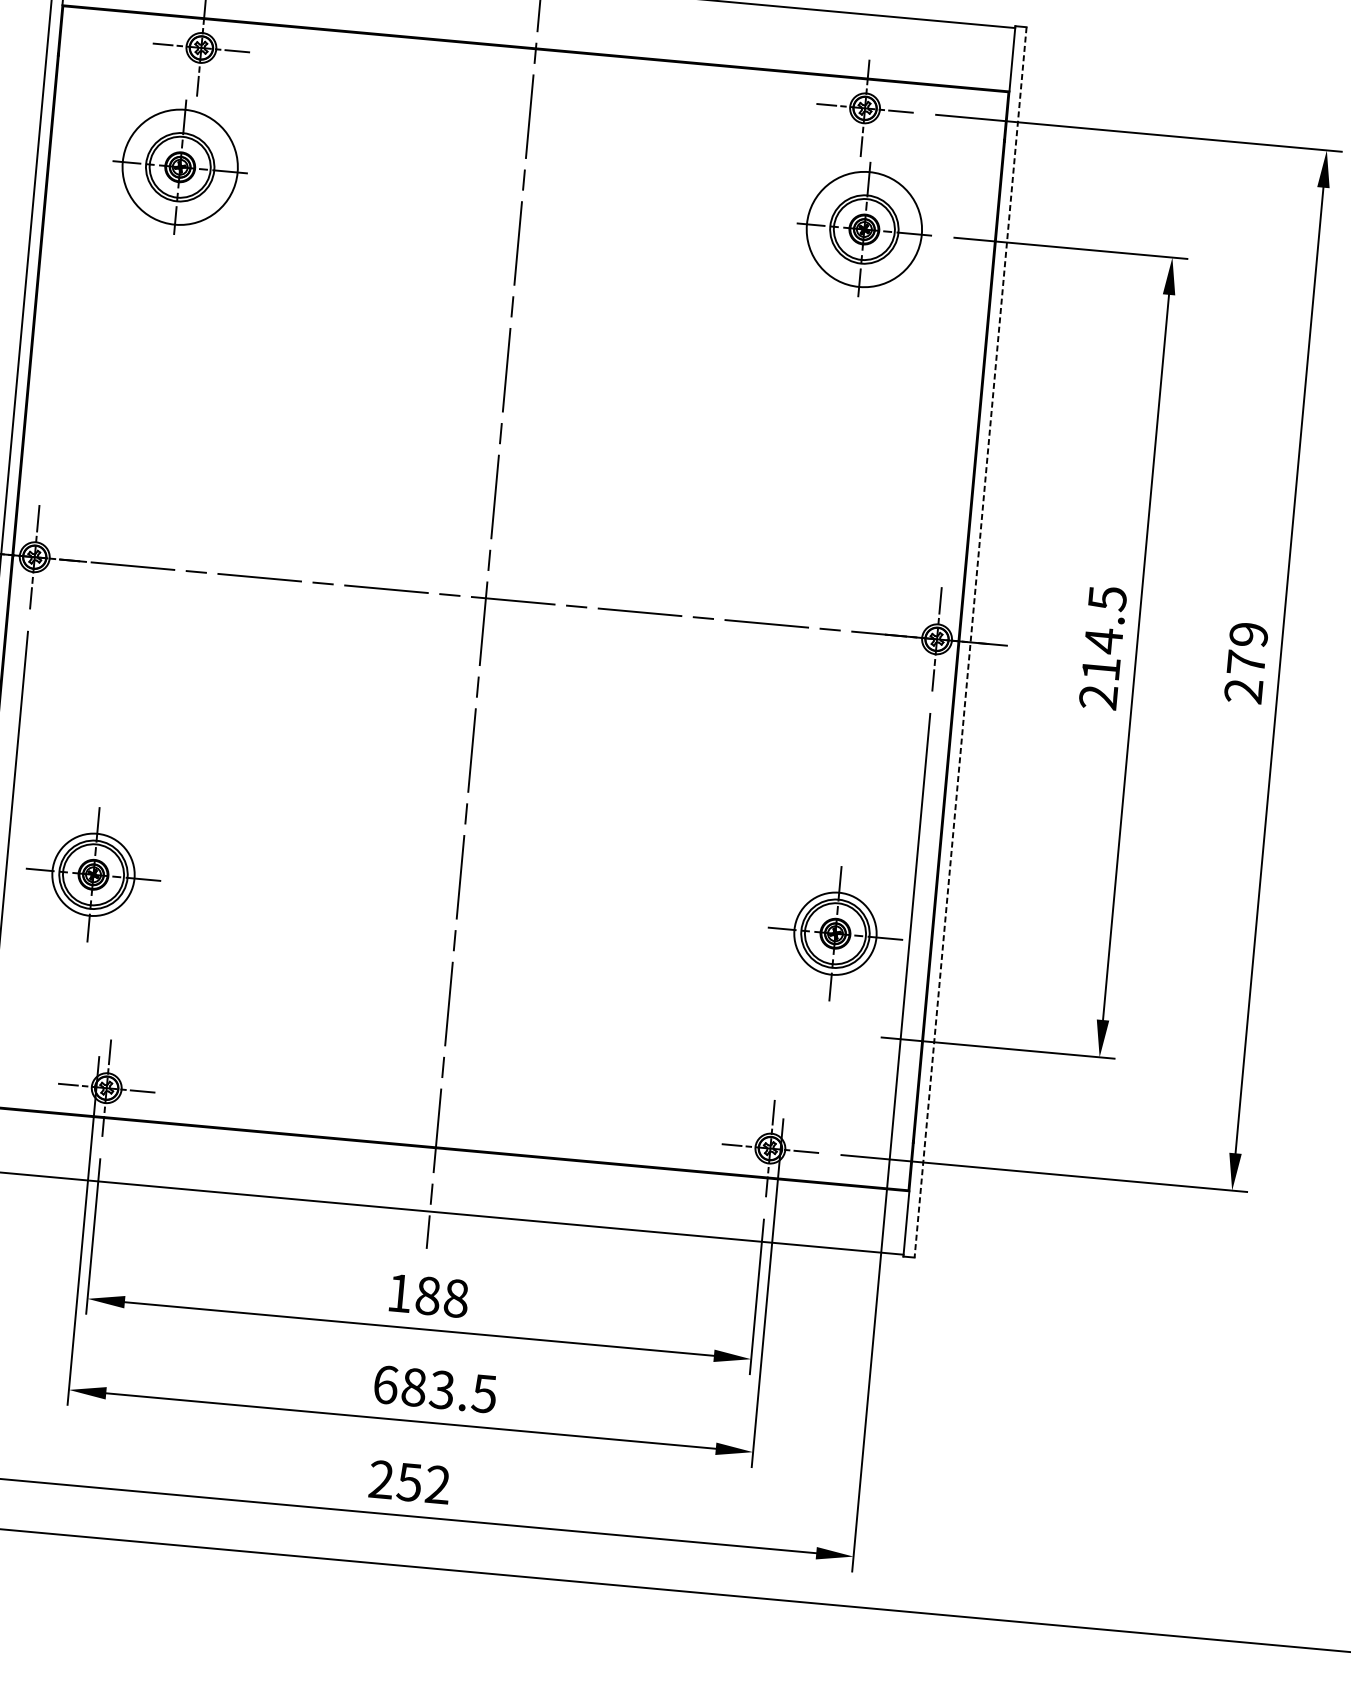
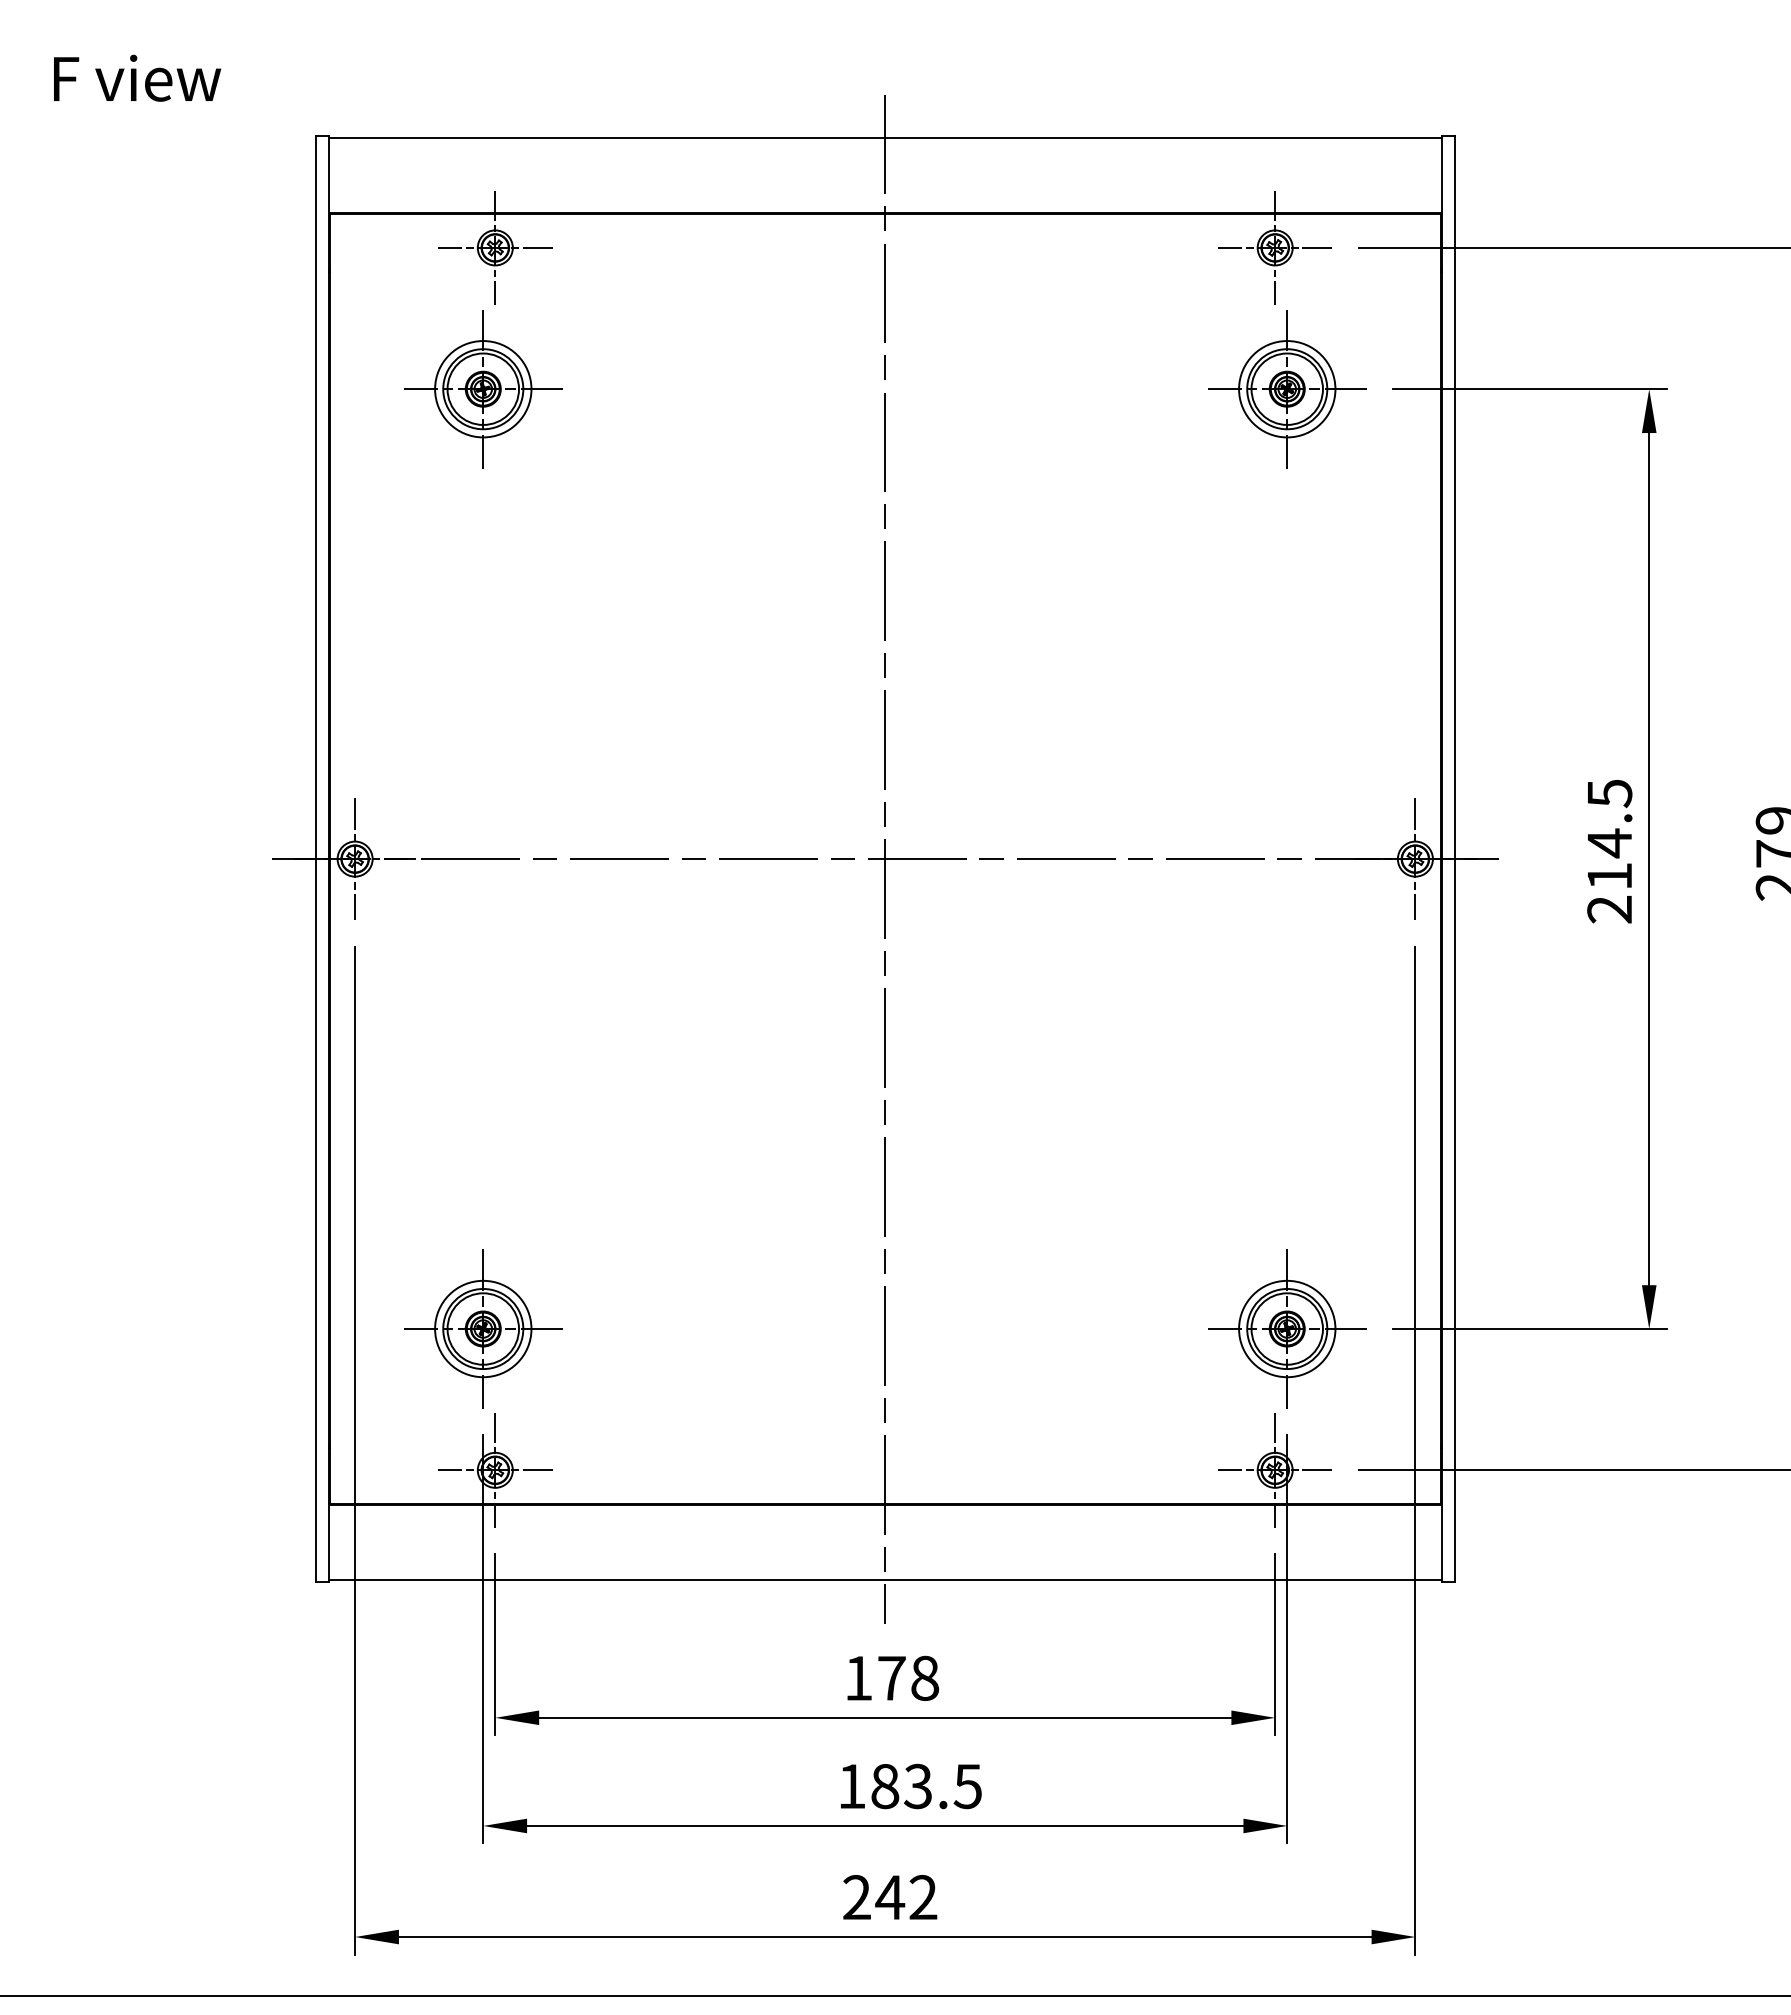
circle: (180, 167) -> (483, 389), size x0.71
circle: (864, 229) -> (1287, 389), size x0.71
line: (970, 642) -> (1454, 859), dashed -> solid
part: (93, 874) -> (483, 1328), moved
part: (835, 933) -> (1287, 1328), moved
text: (427, 1295) -> (891, 1677), 188 -> 178
text: (386, 1384) -> (852, 1786), 683.5 -> 183.5
text: (409, 1482) -> (890, 1897), 252 -> 242

